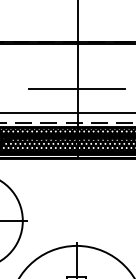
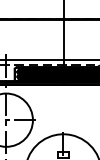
line: (77, 88) -> (63, 45), removed

